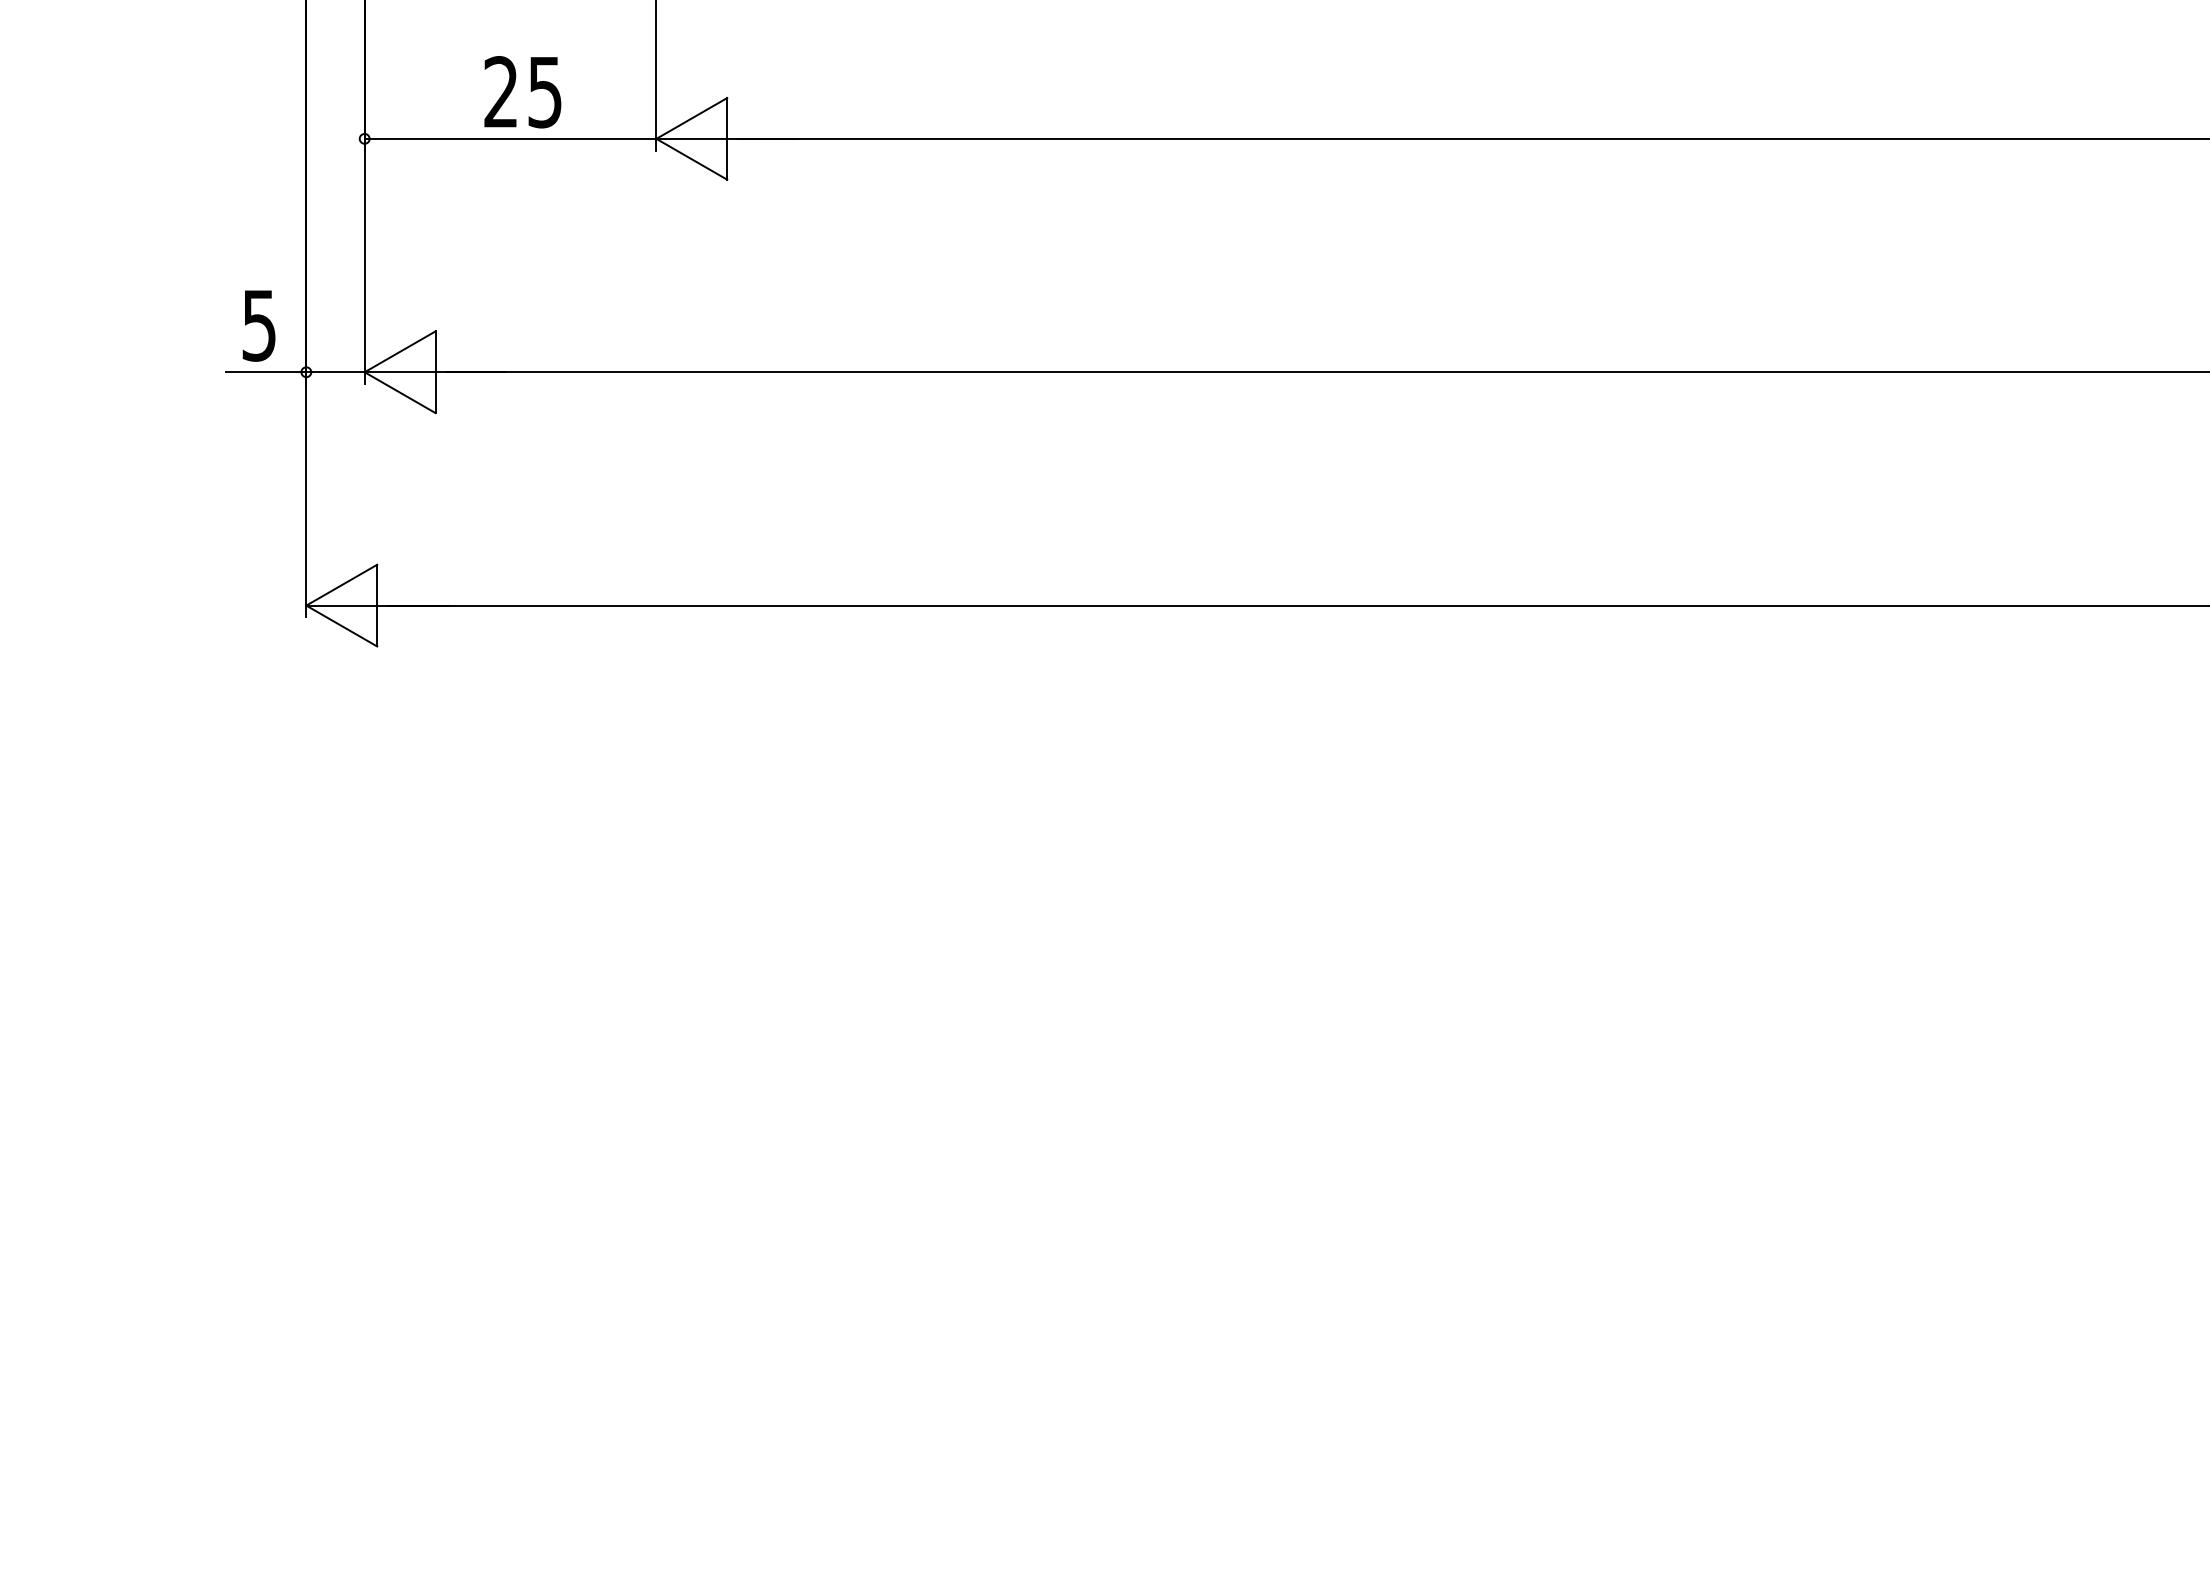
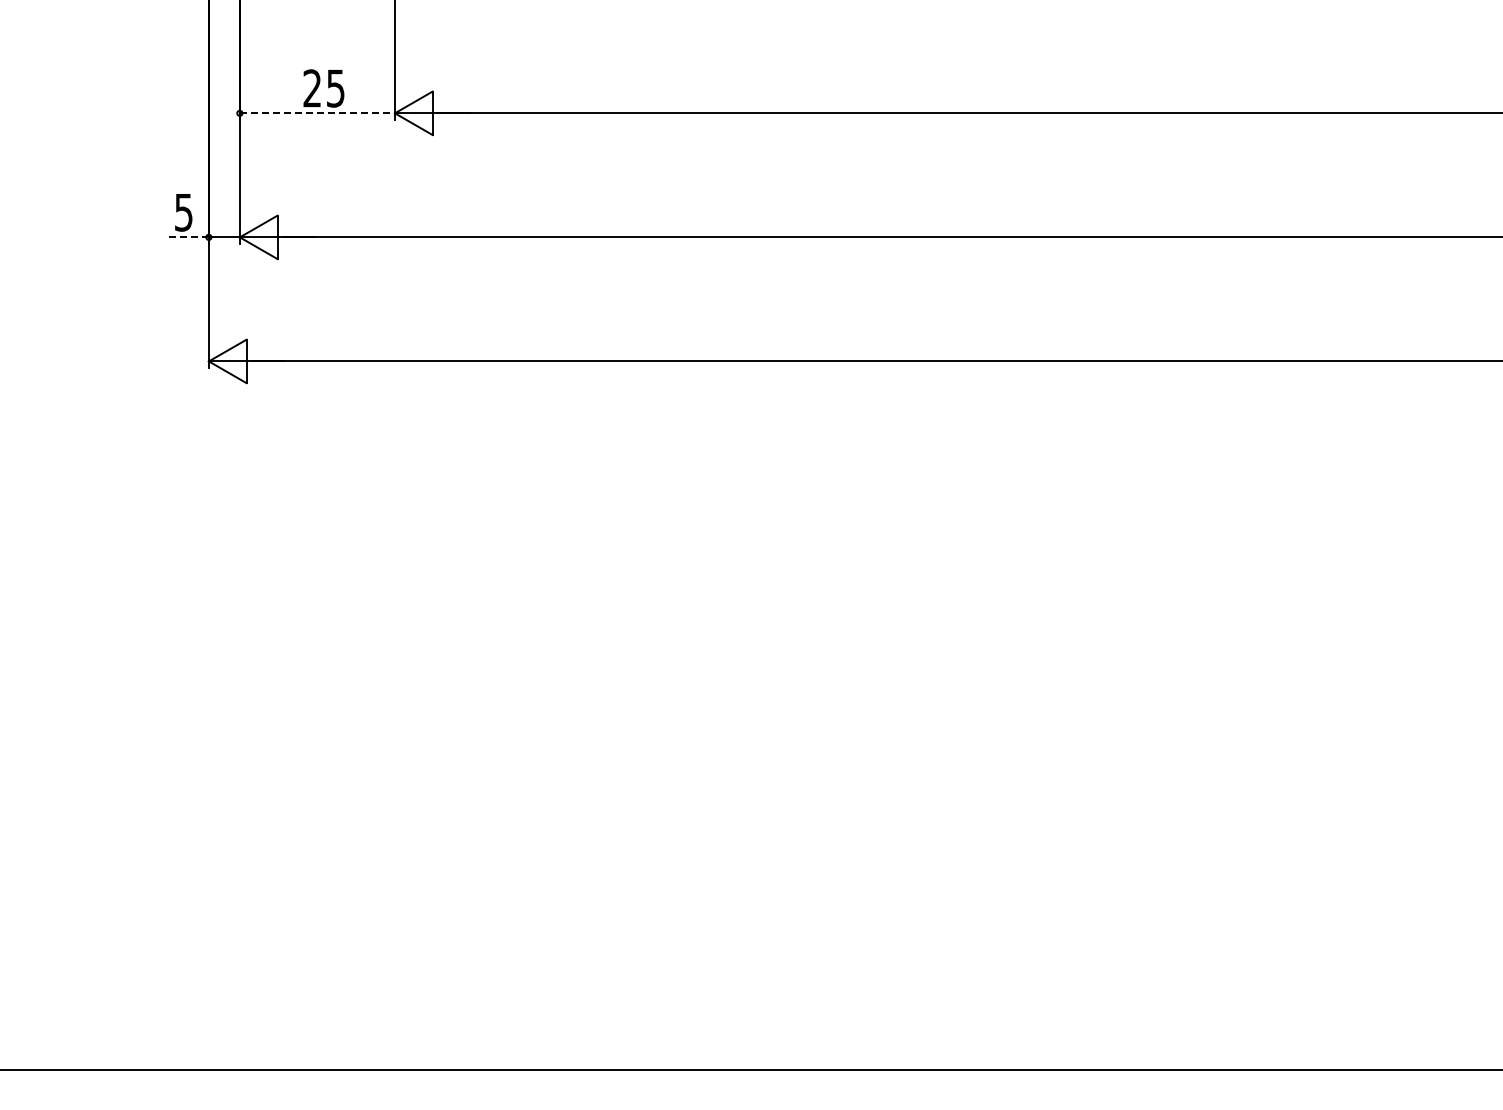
line: (510, 139) -> (317, 113), solid -> dashed
line: (264, 372) -> (186, 237), solid -> dashed

